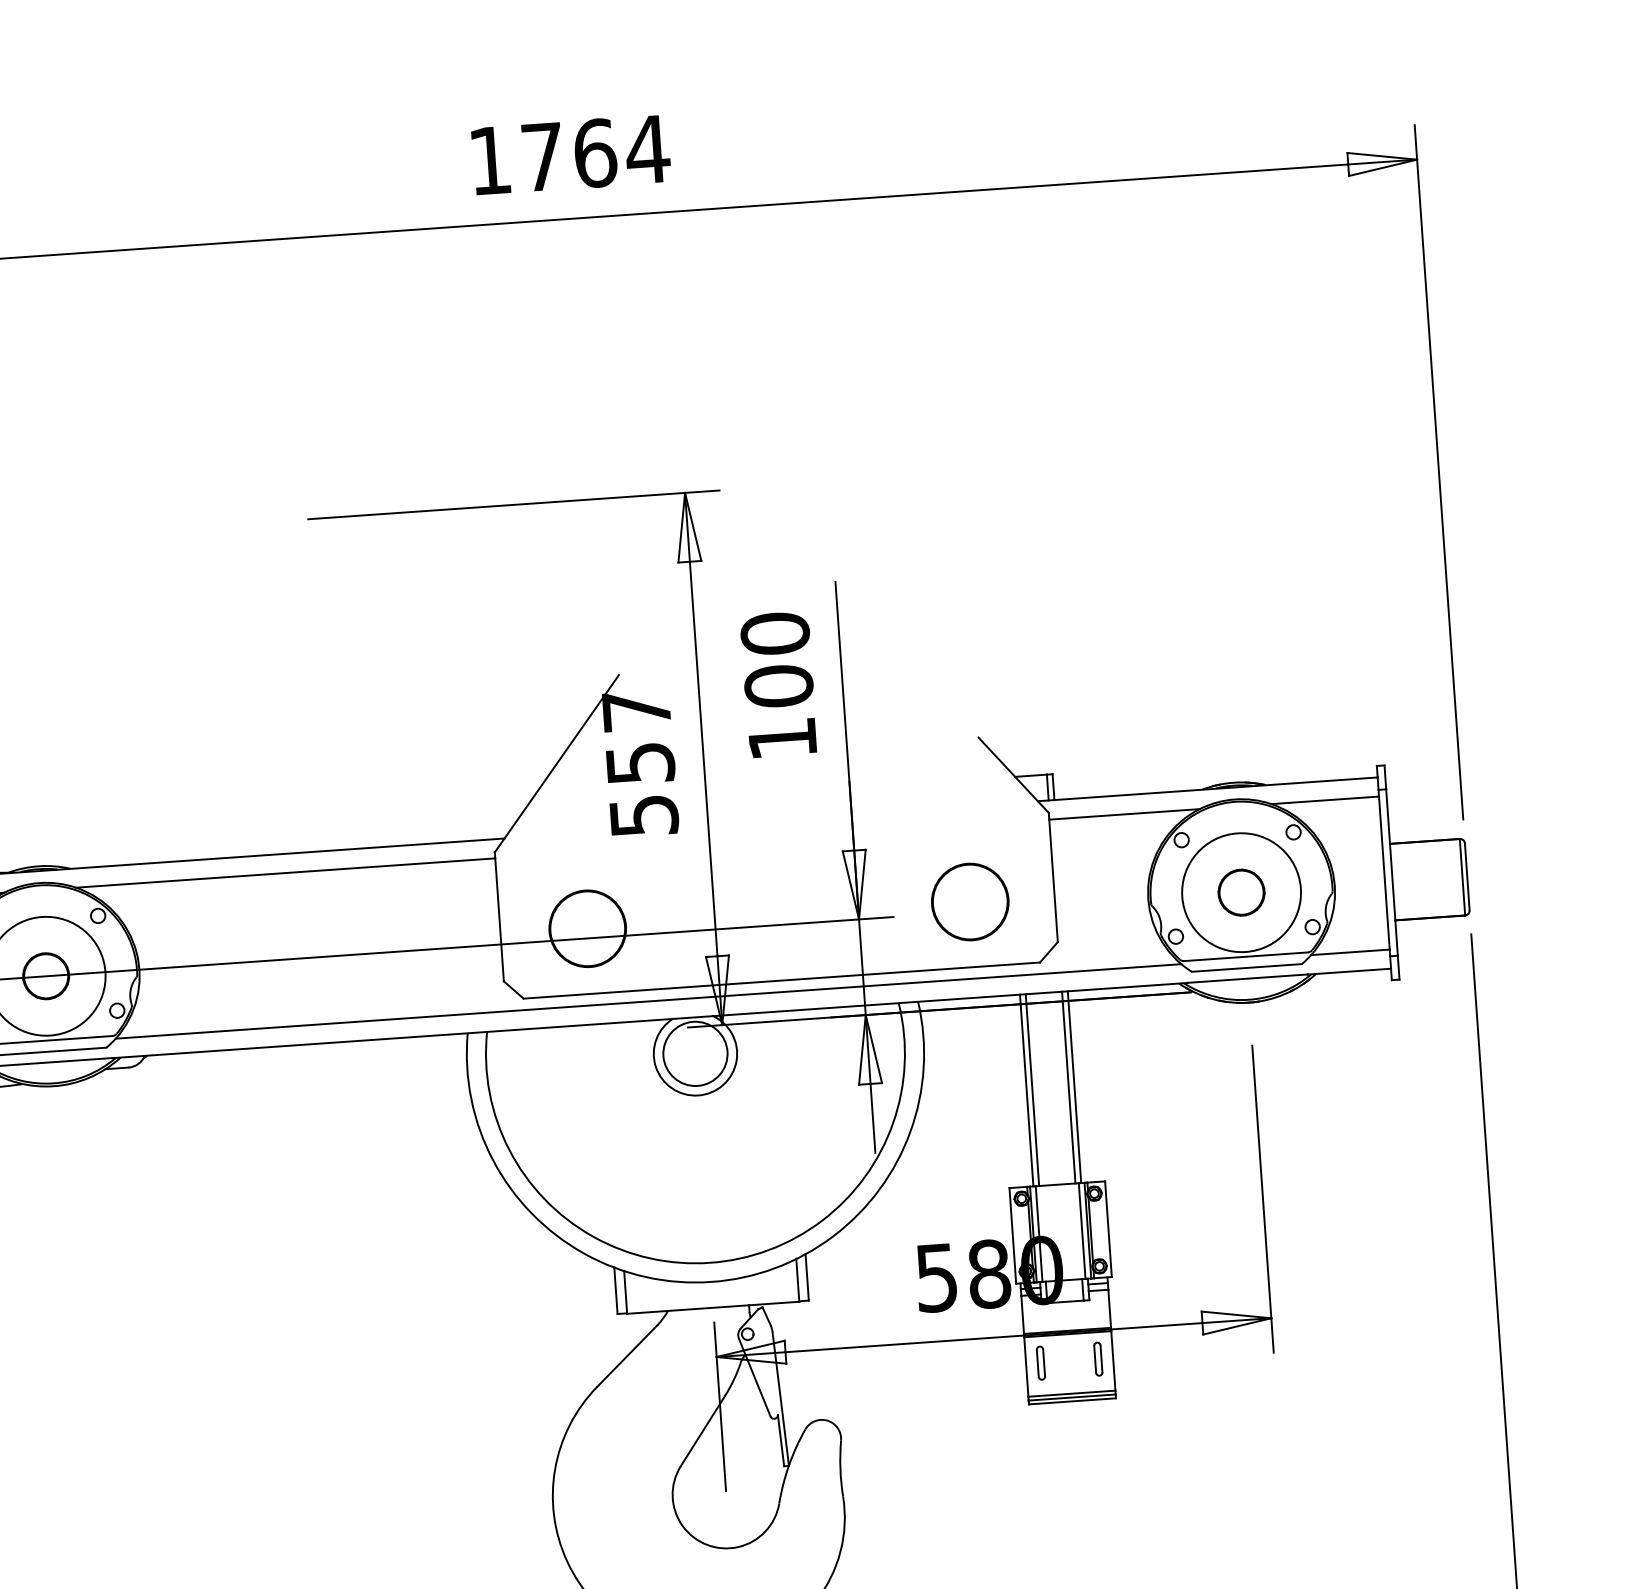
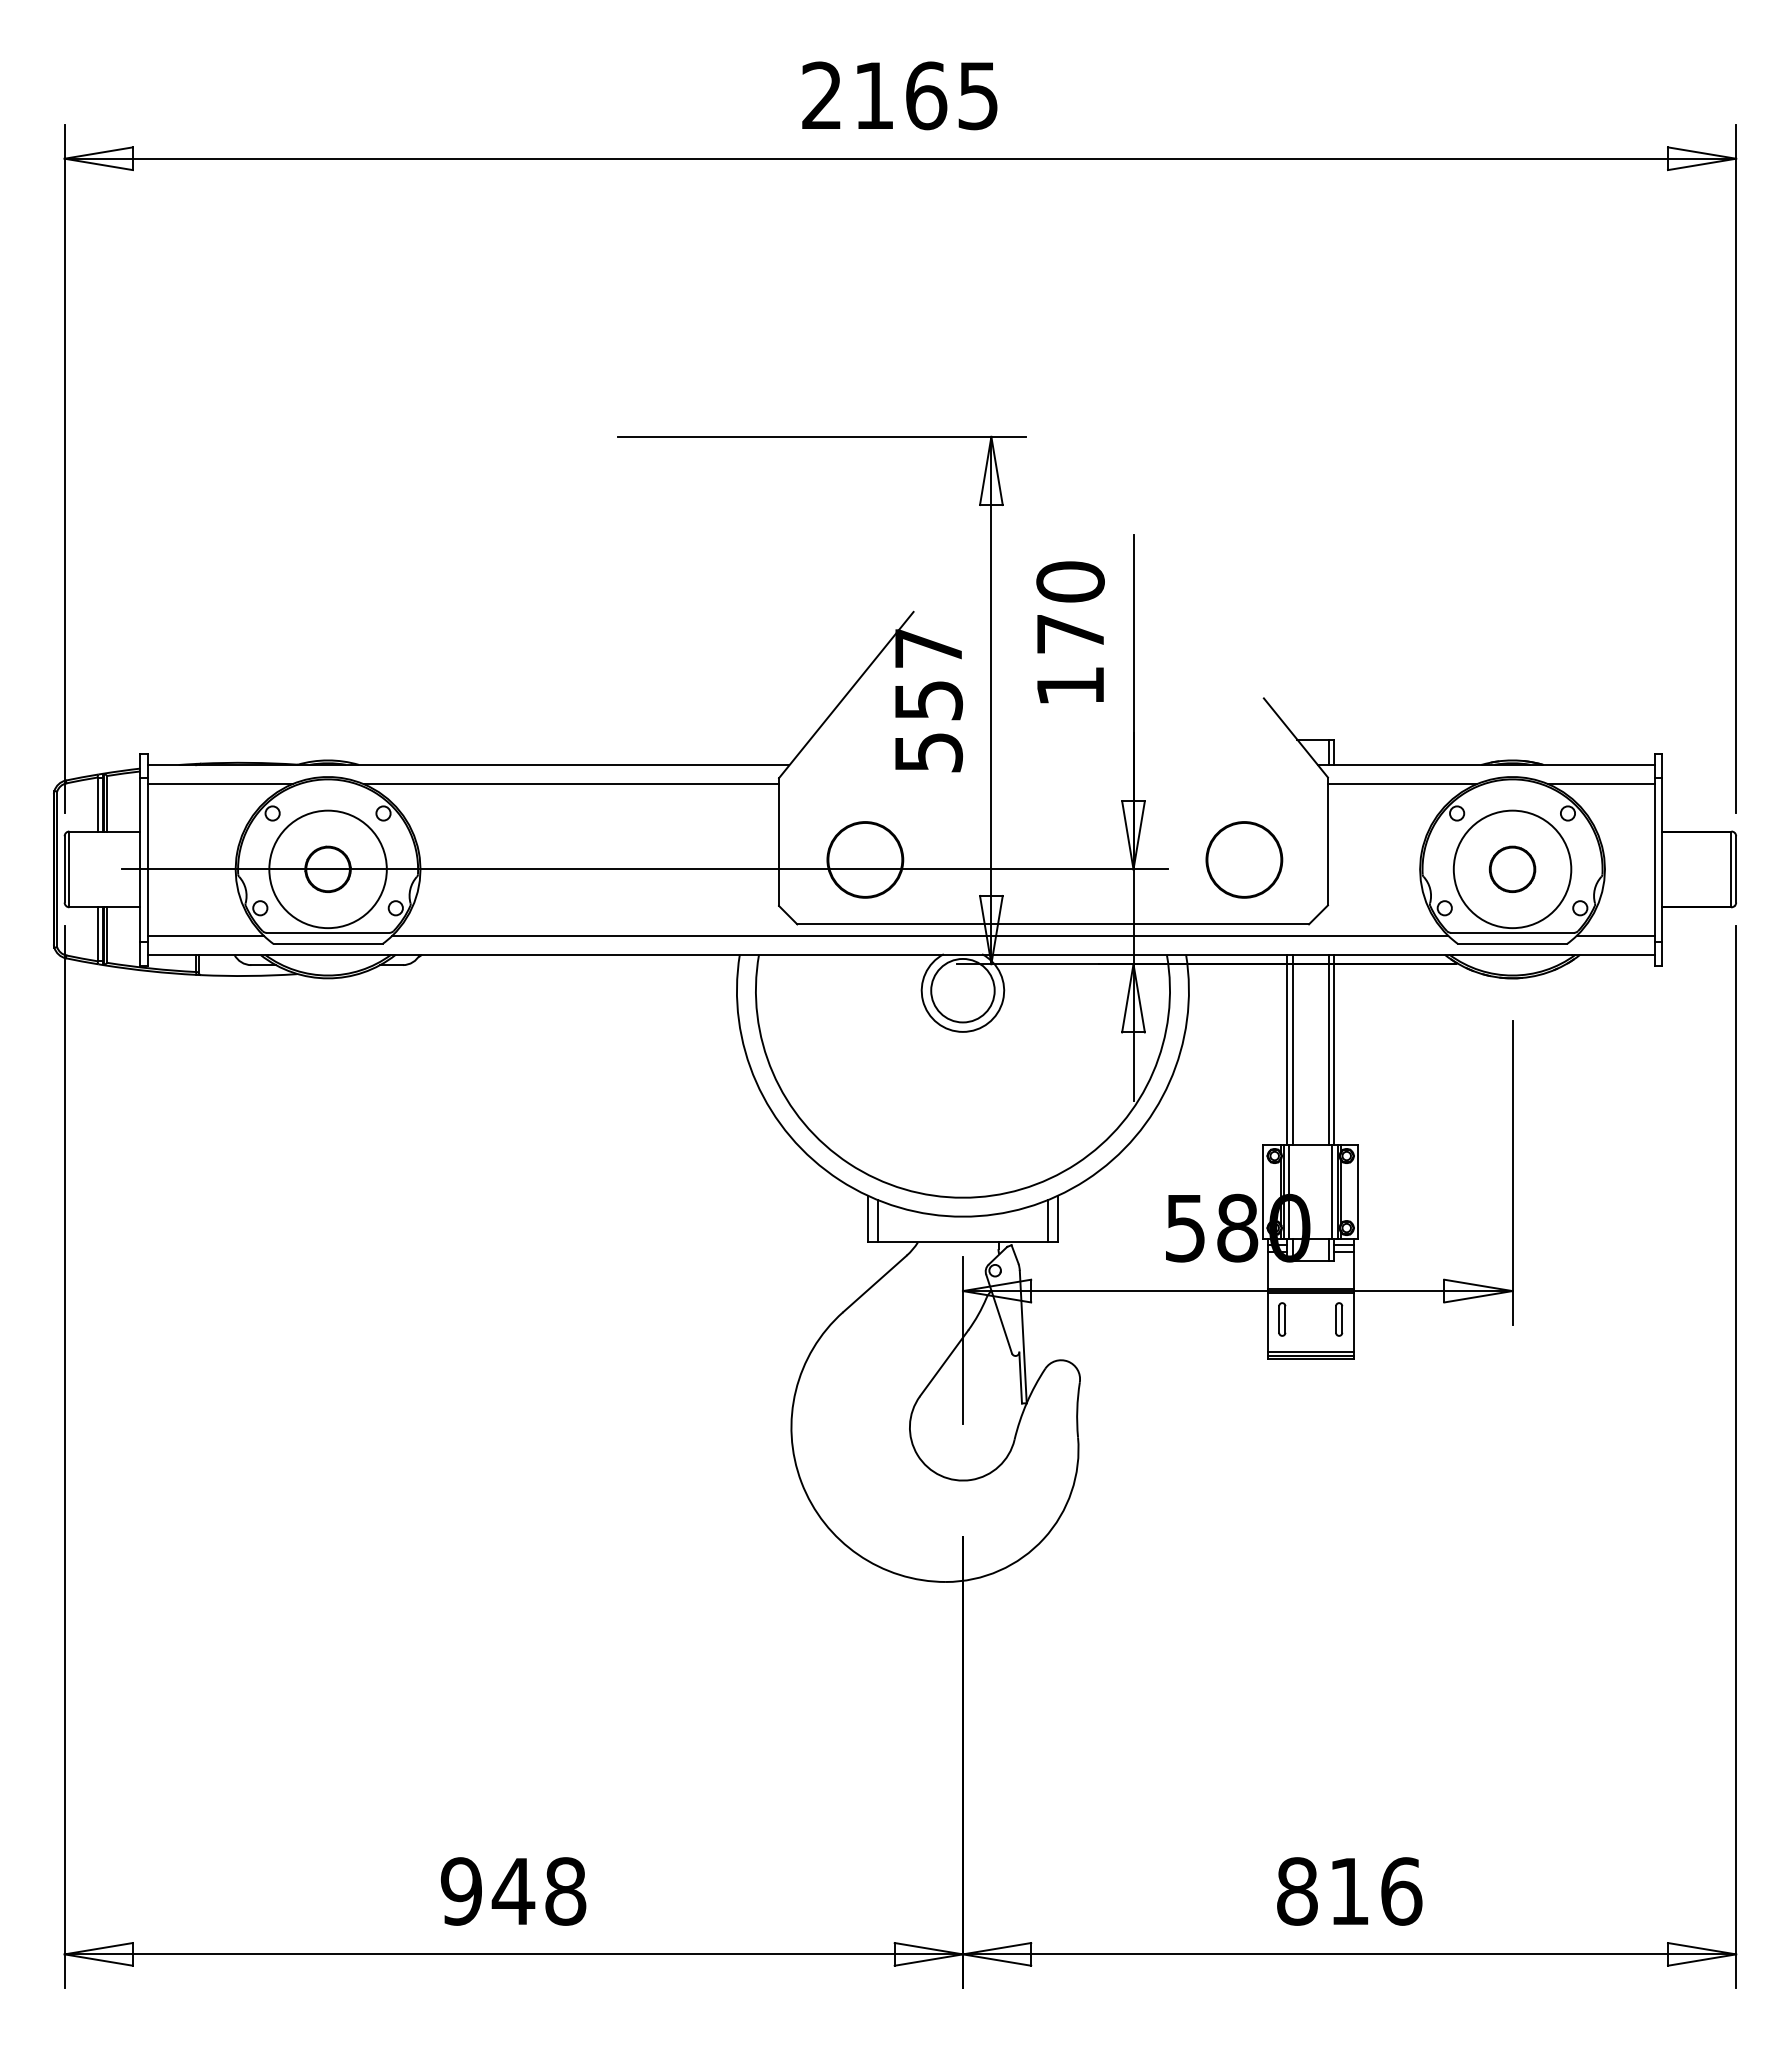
text: (569, 154) -> (900, 95), 1764 -> 2165
text: (778, 685) -> (1070, 633), 100 -> 170

